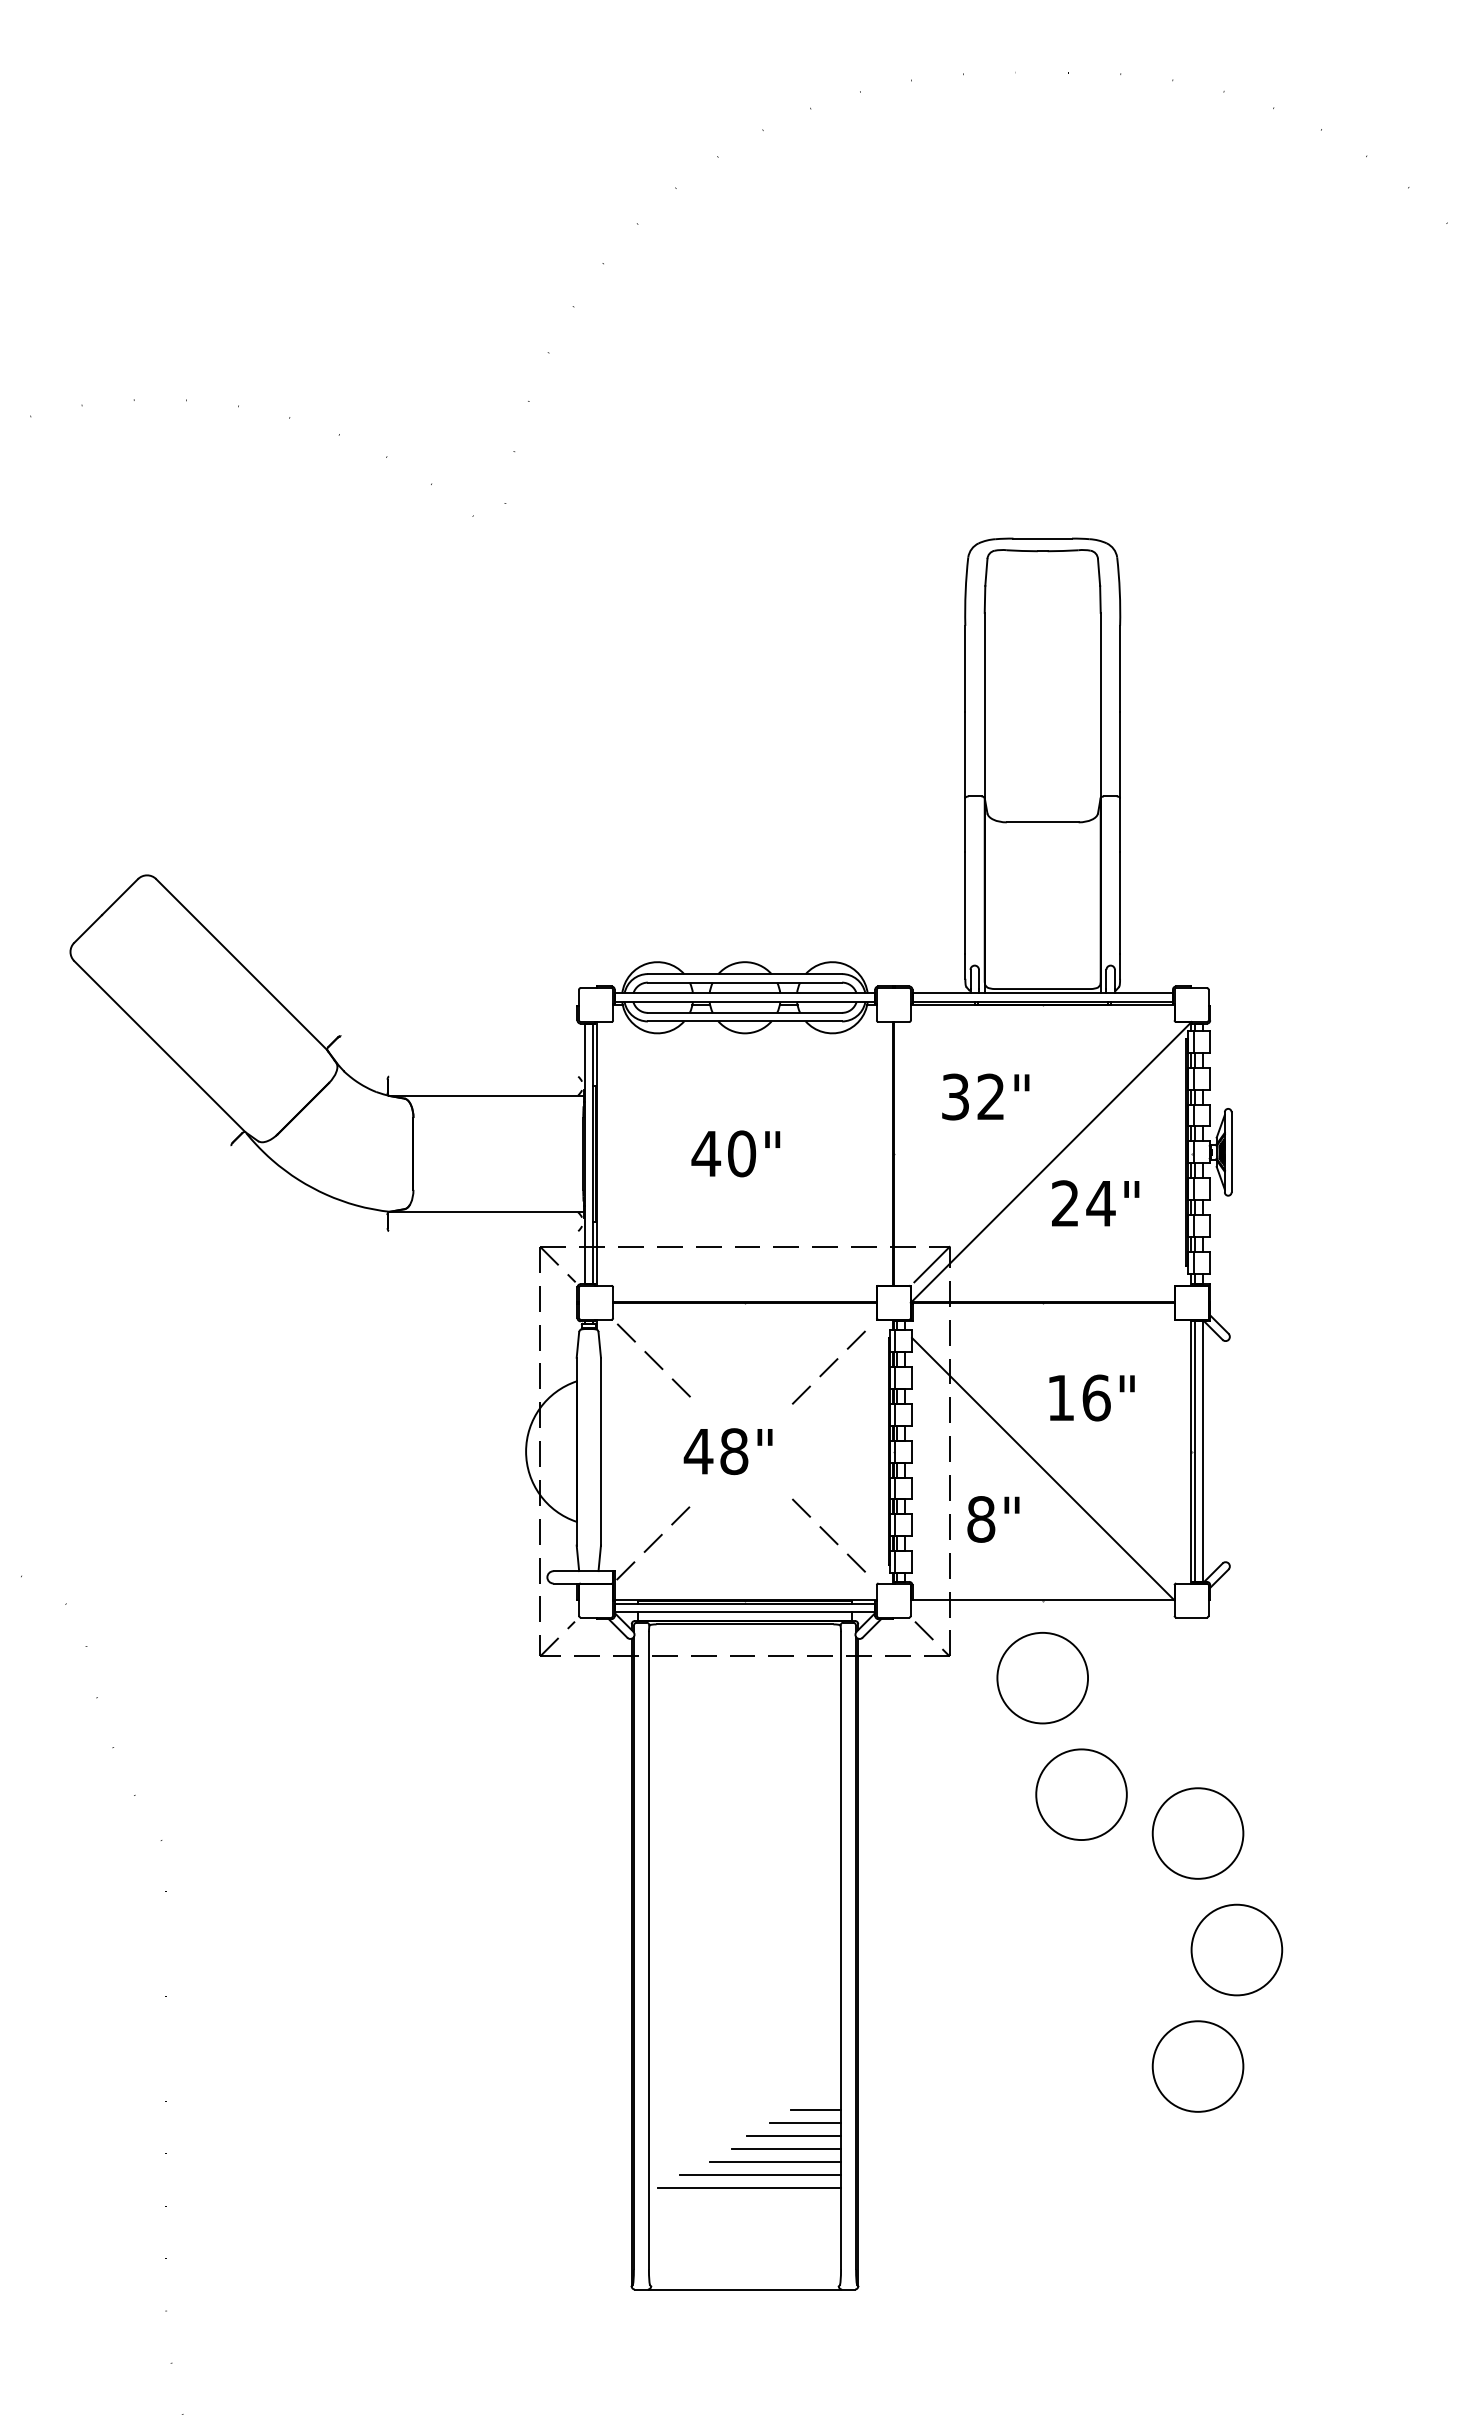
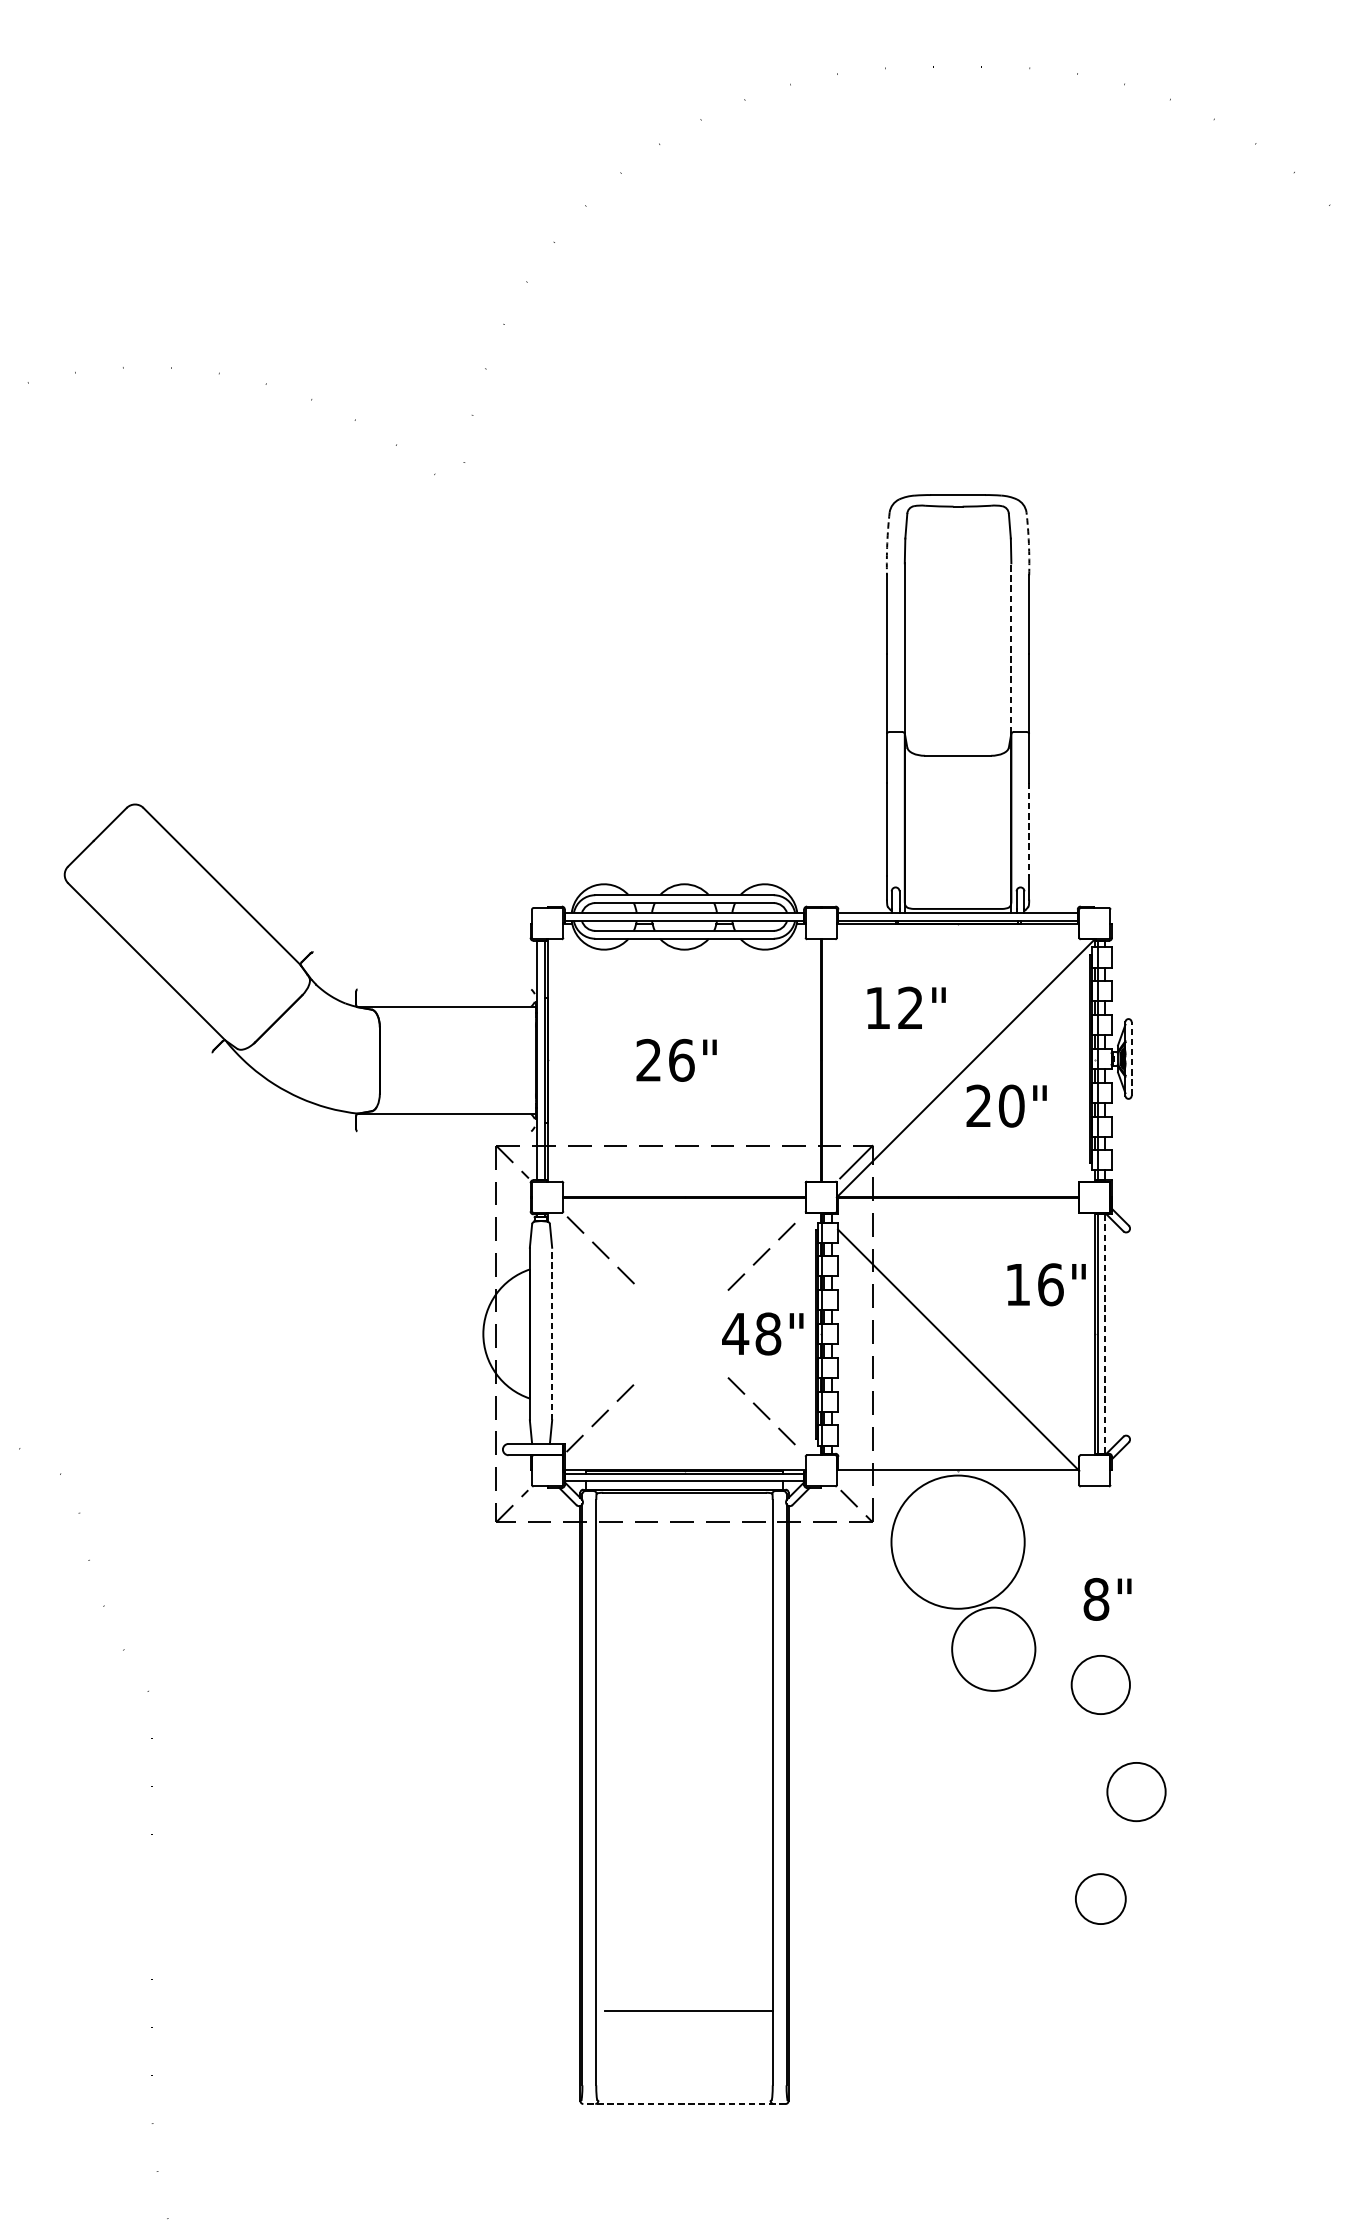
arc: (965, 591) -> (887, 543), solid -> dashed
arc: (1119, 591) -> (1028, 543), solid -> dashed
line: (1100, 705) -> (1011, 648), solid -> dashed
line: (1120, 902) -> (1029, 829), solid -> dashed
text: (955, 1096) -> (877, 1007), 32" -> 12"
line: (1231, 1151) -> (1131, 1058), solid -> dashed
text: (723, 1153) -> (664, 1060), 40" -> 26"
text: (1100, 1203) -> (1011, 1106), 24" -> 20"
text: (1091, 1397) -> (1046, 1284), moved
line: (600, 1451) -> (551, 1333), solid -> dashed
text: (727, 1451) -> (762, 1333), moved
line: (1203, 1452) -> (1105, 1334), solid -> dashed
text: (993, 1519) -> (1107, 1599), moved
circle: (1042, 1677) -> (957, 1541), size x1.6
circle: (1197, 1833) -> (1100, 1684), size x0.7
circle: (1236, 1949) -> (1136, 1791), size x0.7
circle: (1197, 2066) -> (1100, 1899), size x0.6
line: (815, 2110) -> (749, 1939), removed
line: (805, 2123) -> (740, 1951), removed
line: (793, 2136) -> (729, 1963), removed
line: (786, 2149) -> (722, 1975), removed
line: (775, 2162) -> (712, 1987), removed
line: (760, 2175) -> (698, 1999), removed
line: (744, 2289) -> (684, 2103), solid -> dashed

